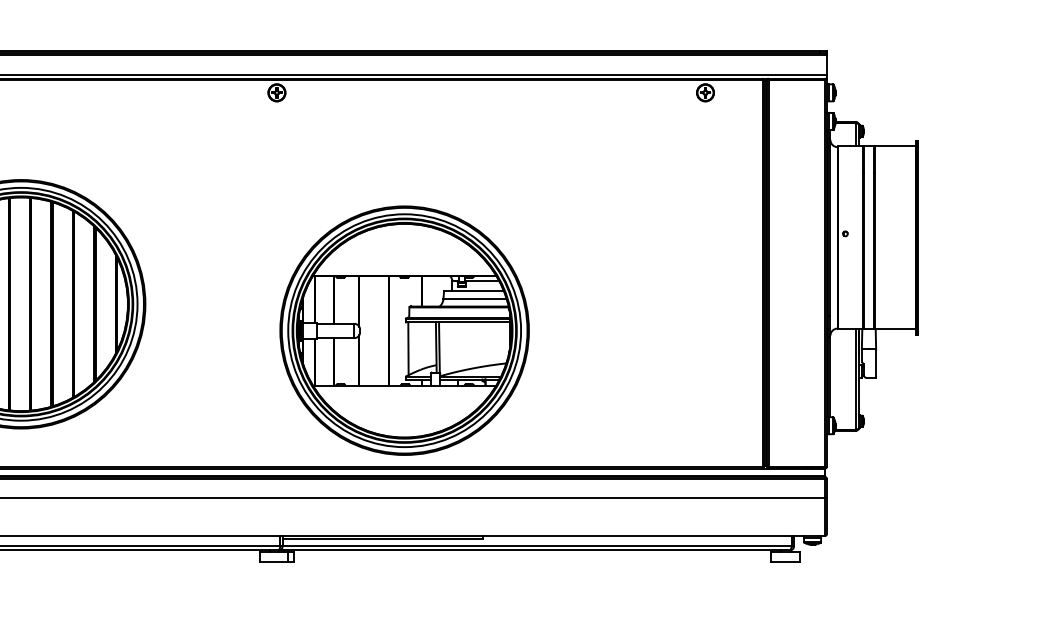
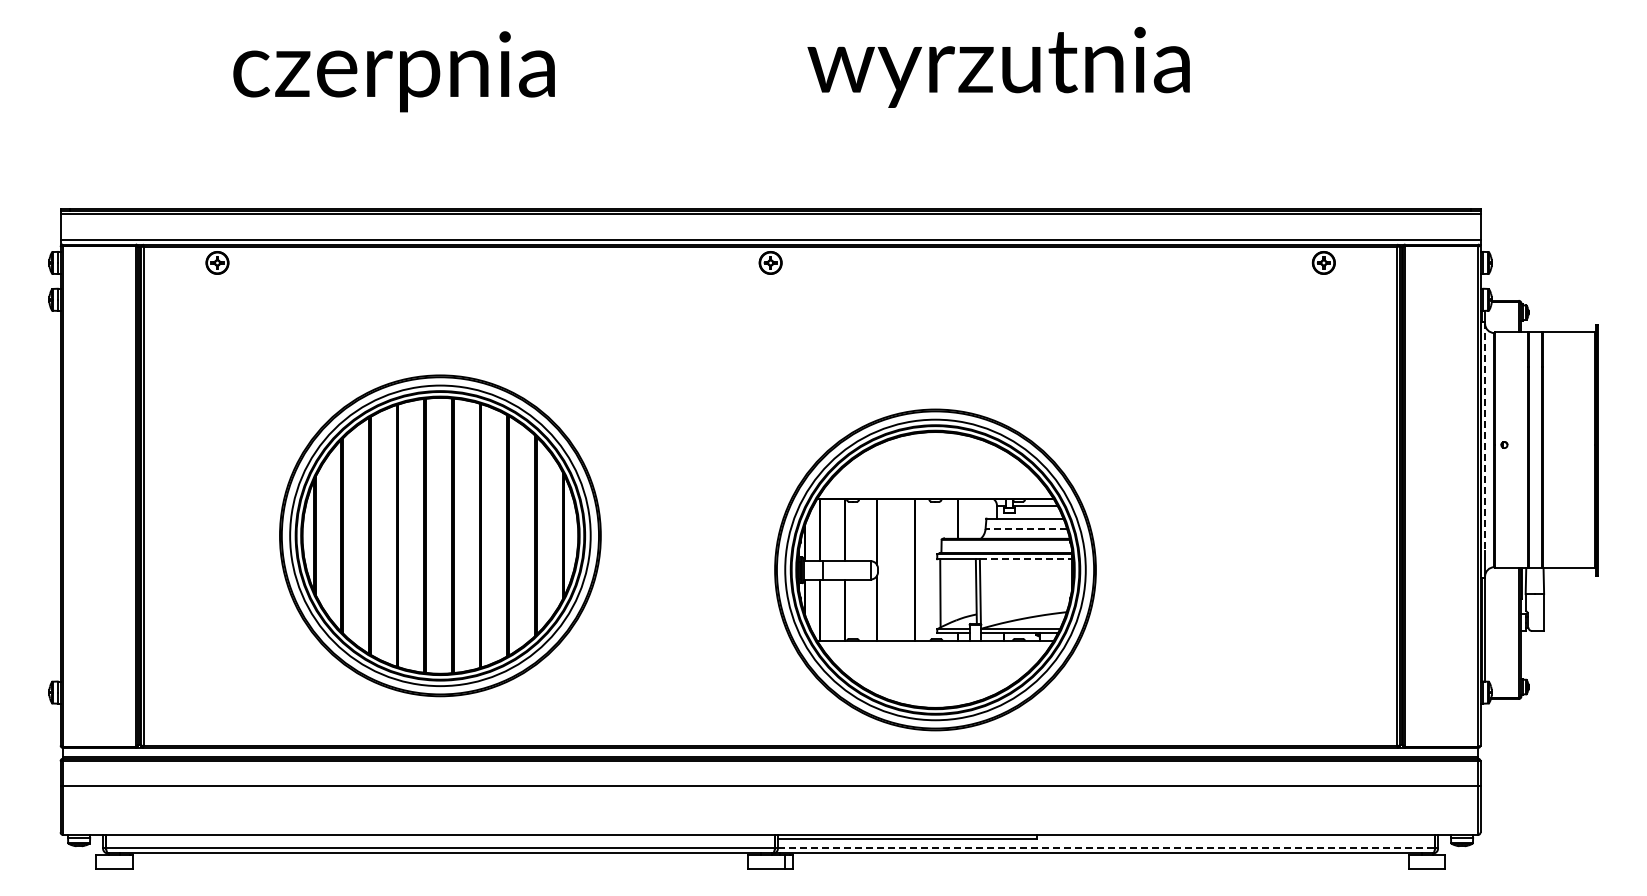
line: (830, 227) -> (1485, 436), solid -> dashed
line: (475, 299) -> (1026, 529), solid -> dashed
line: (475, 322) -> (1026, 559), solid -> dashed
line: (537, 546) -> (1106, 848), solid -> dashed

